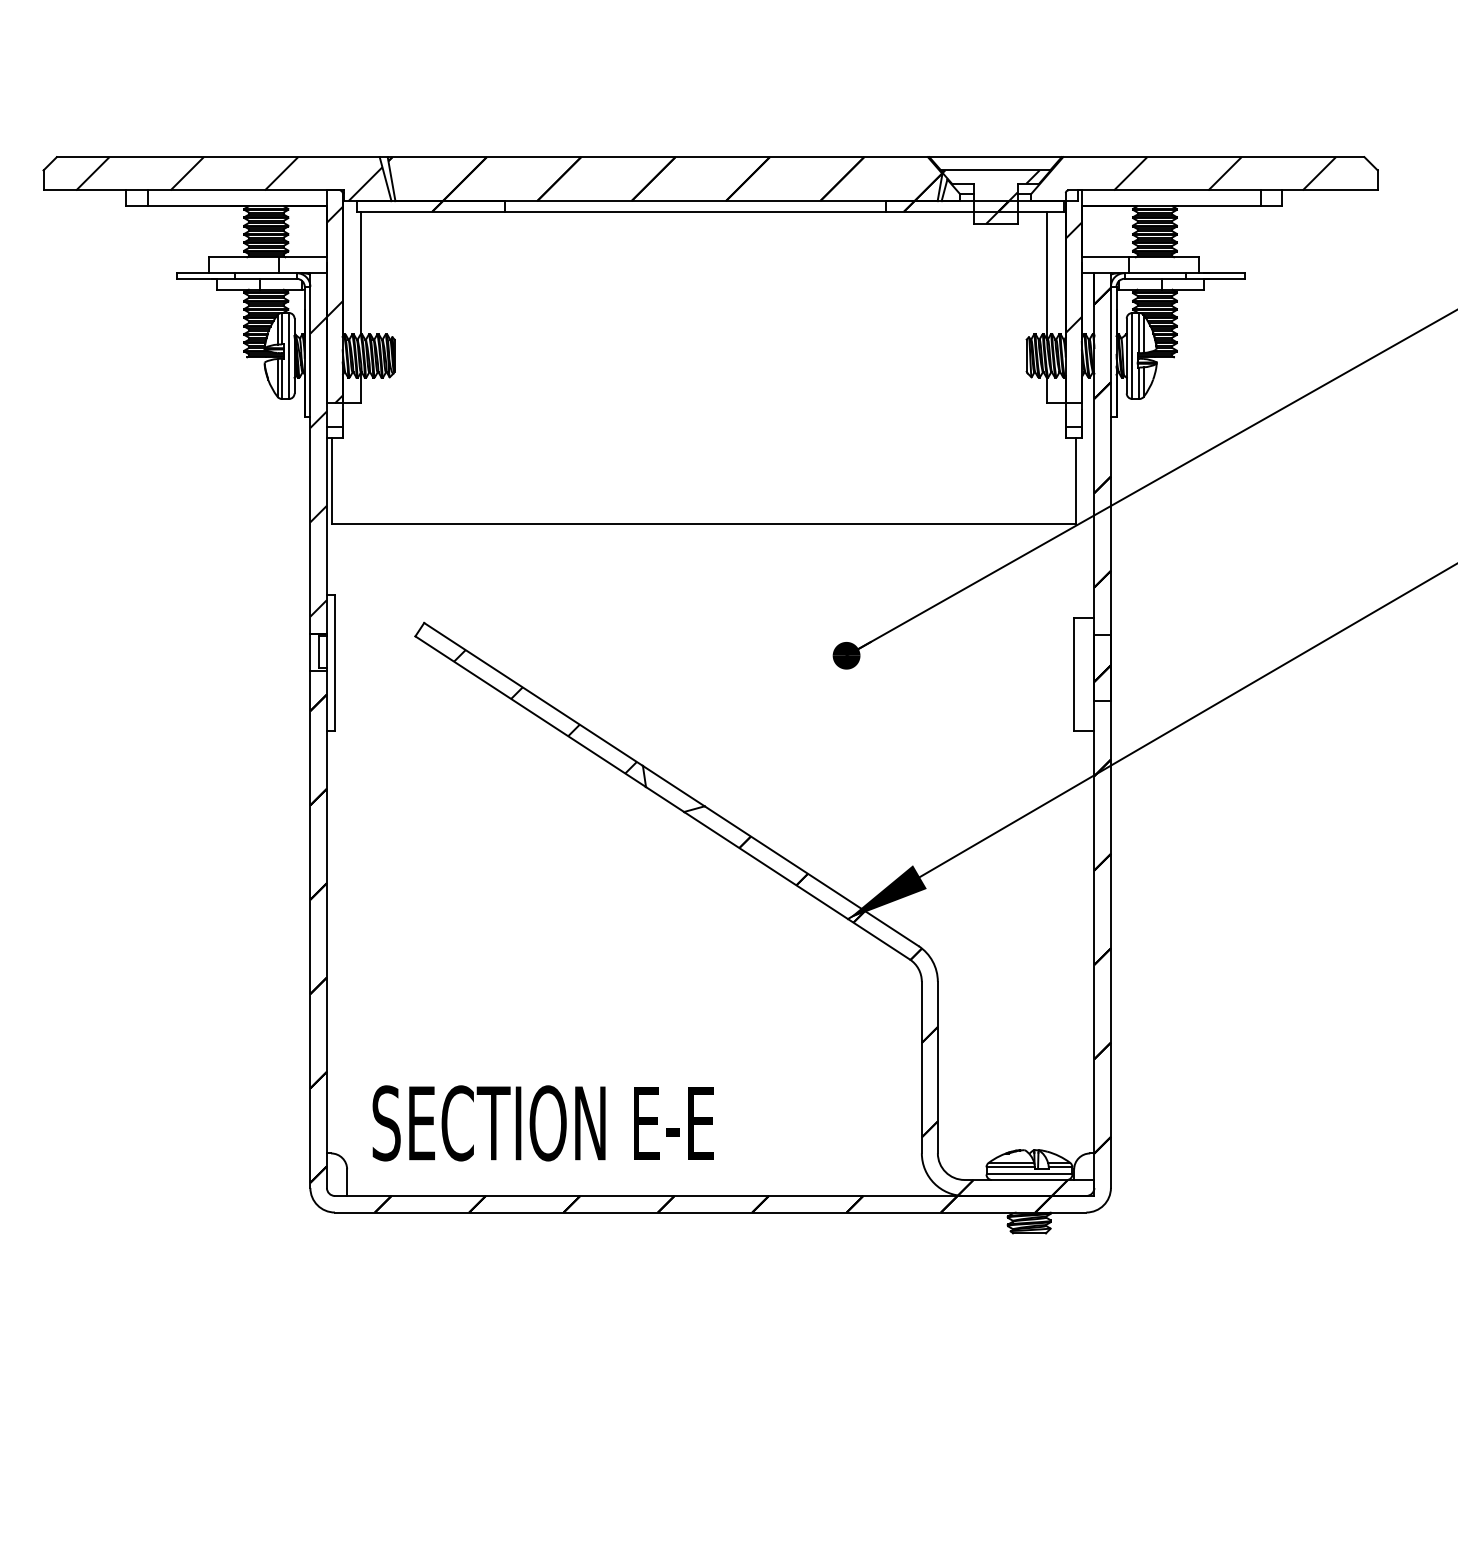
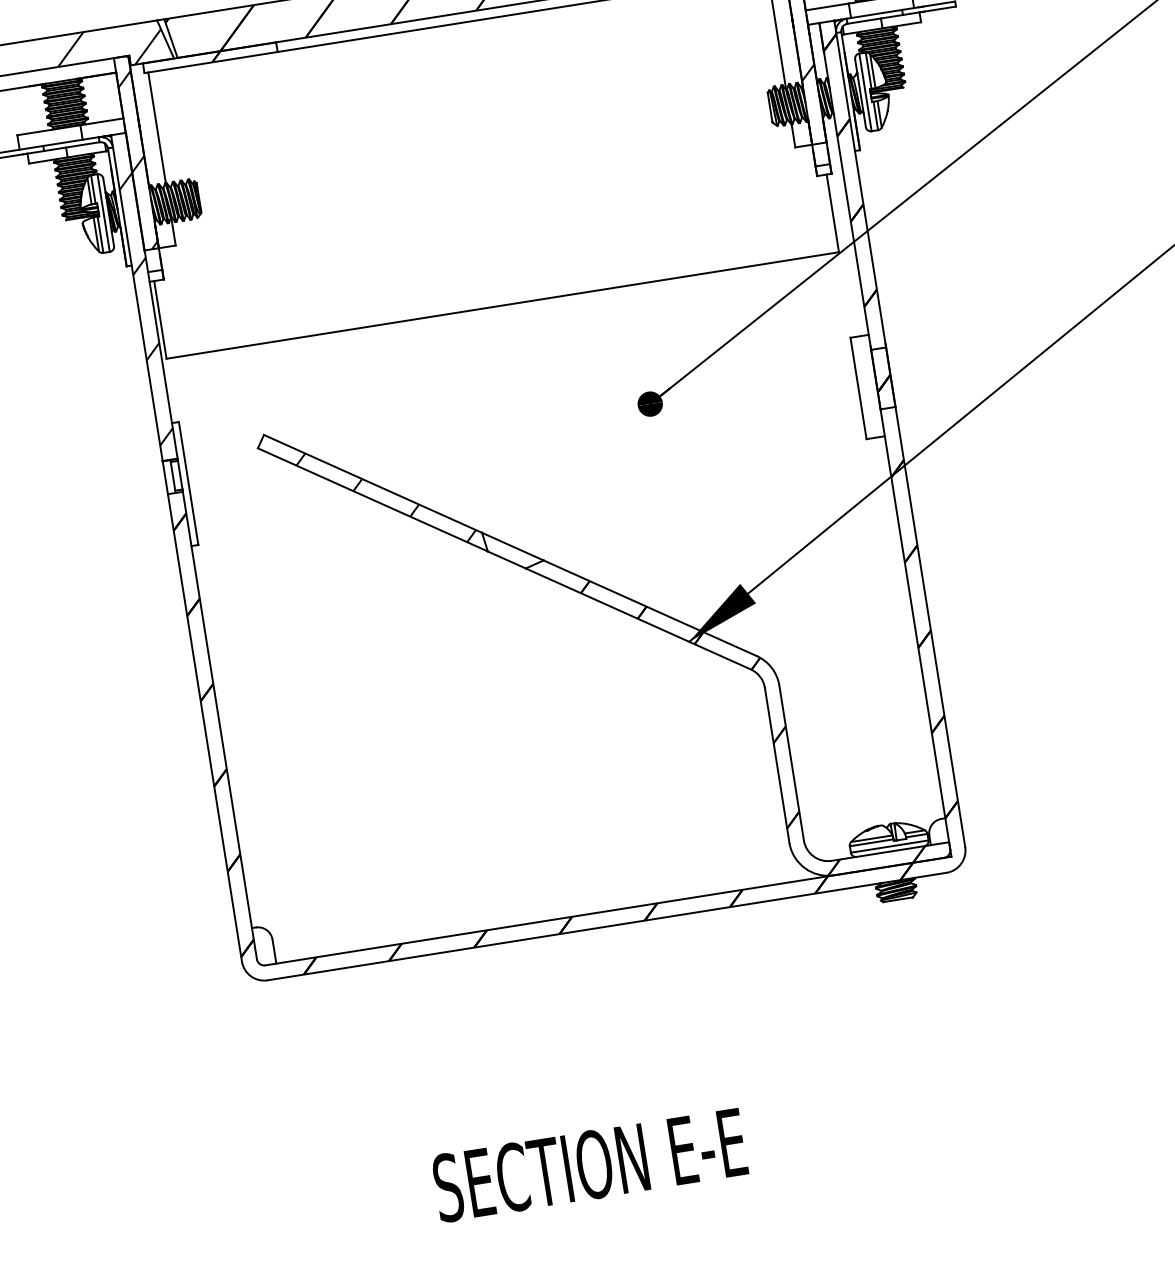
text: (542, 1123) -> (589, 1165), moved

